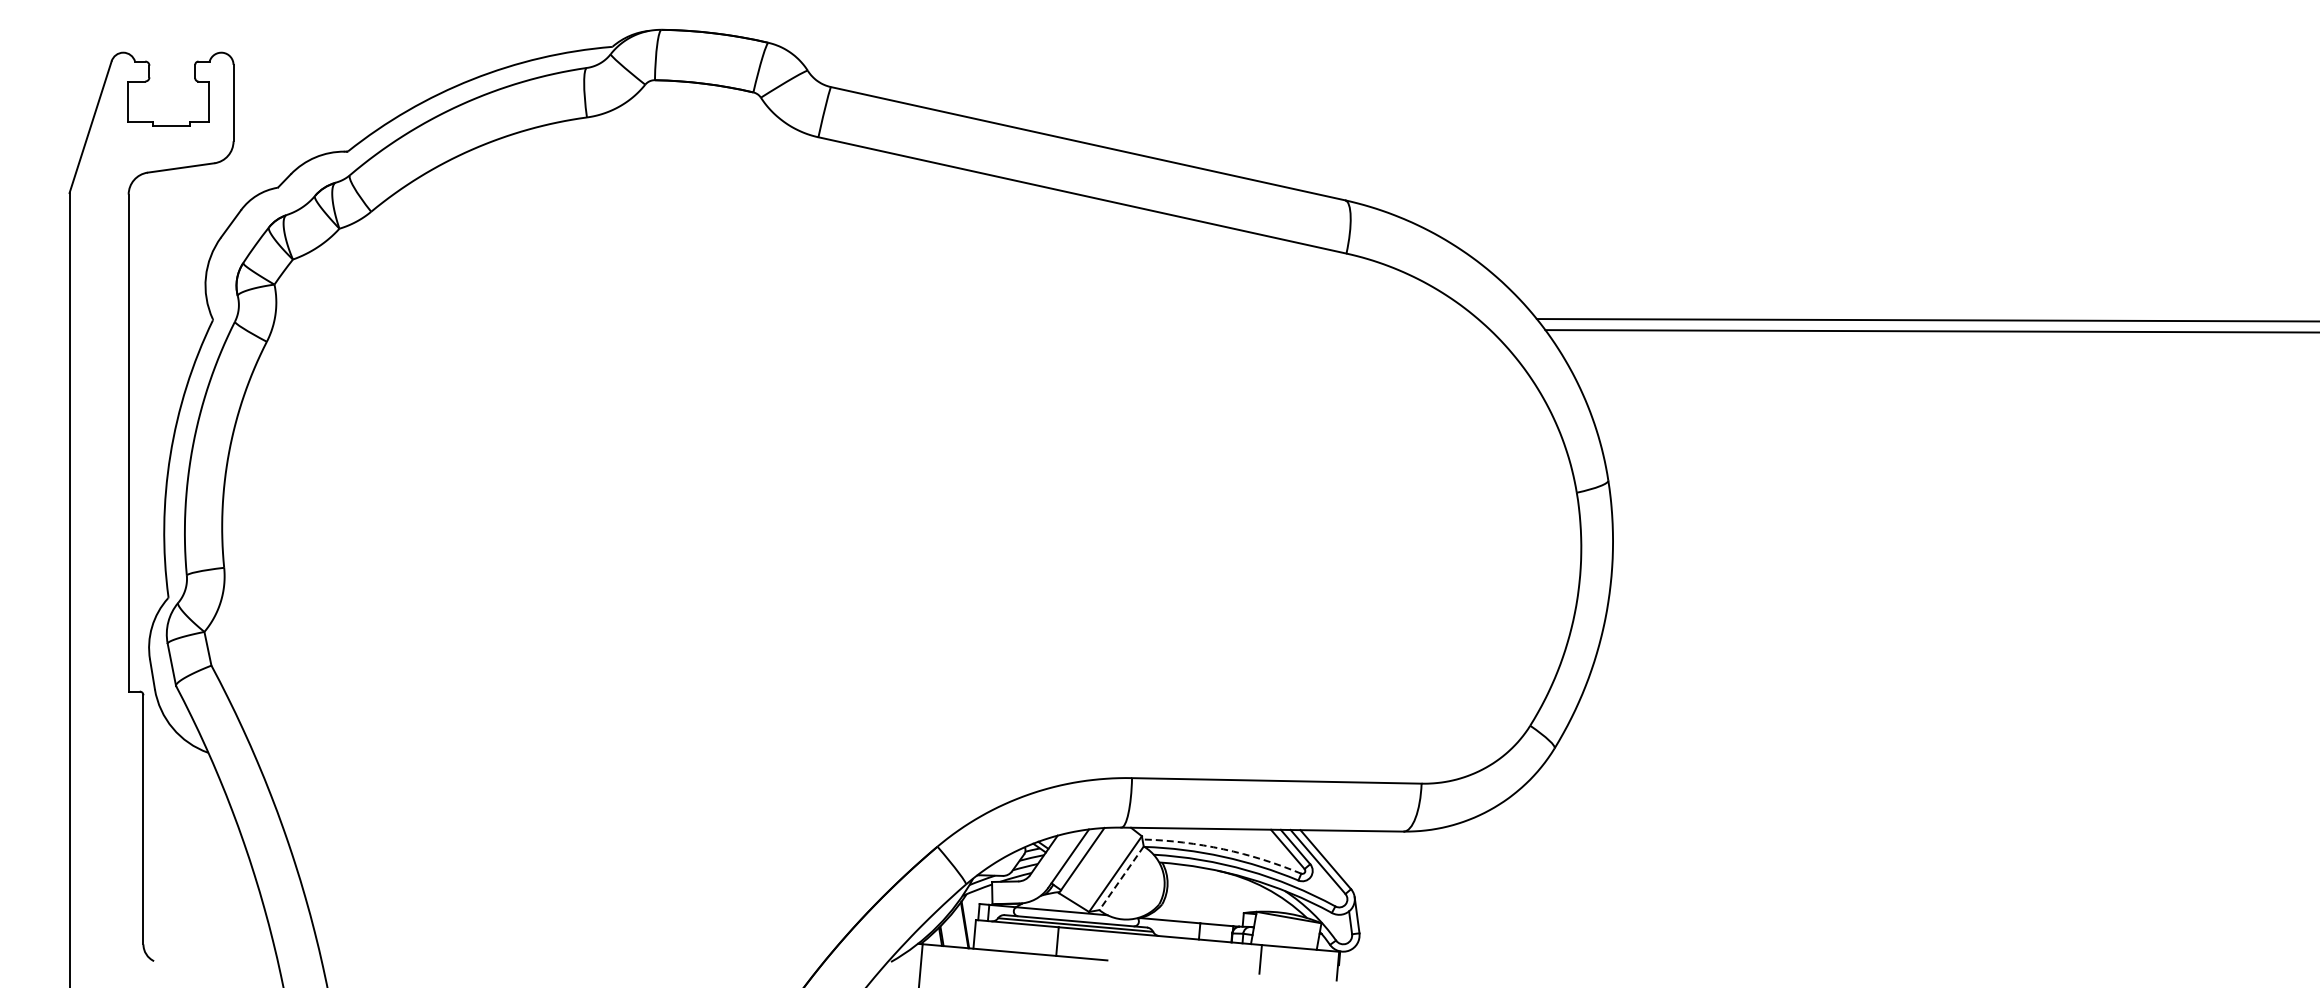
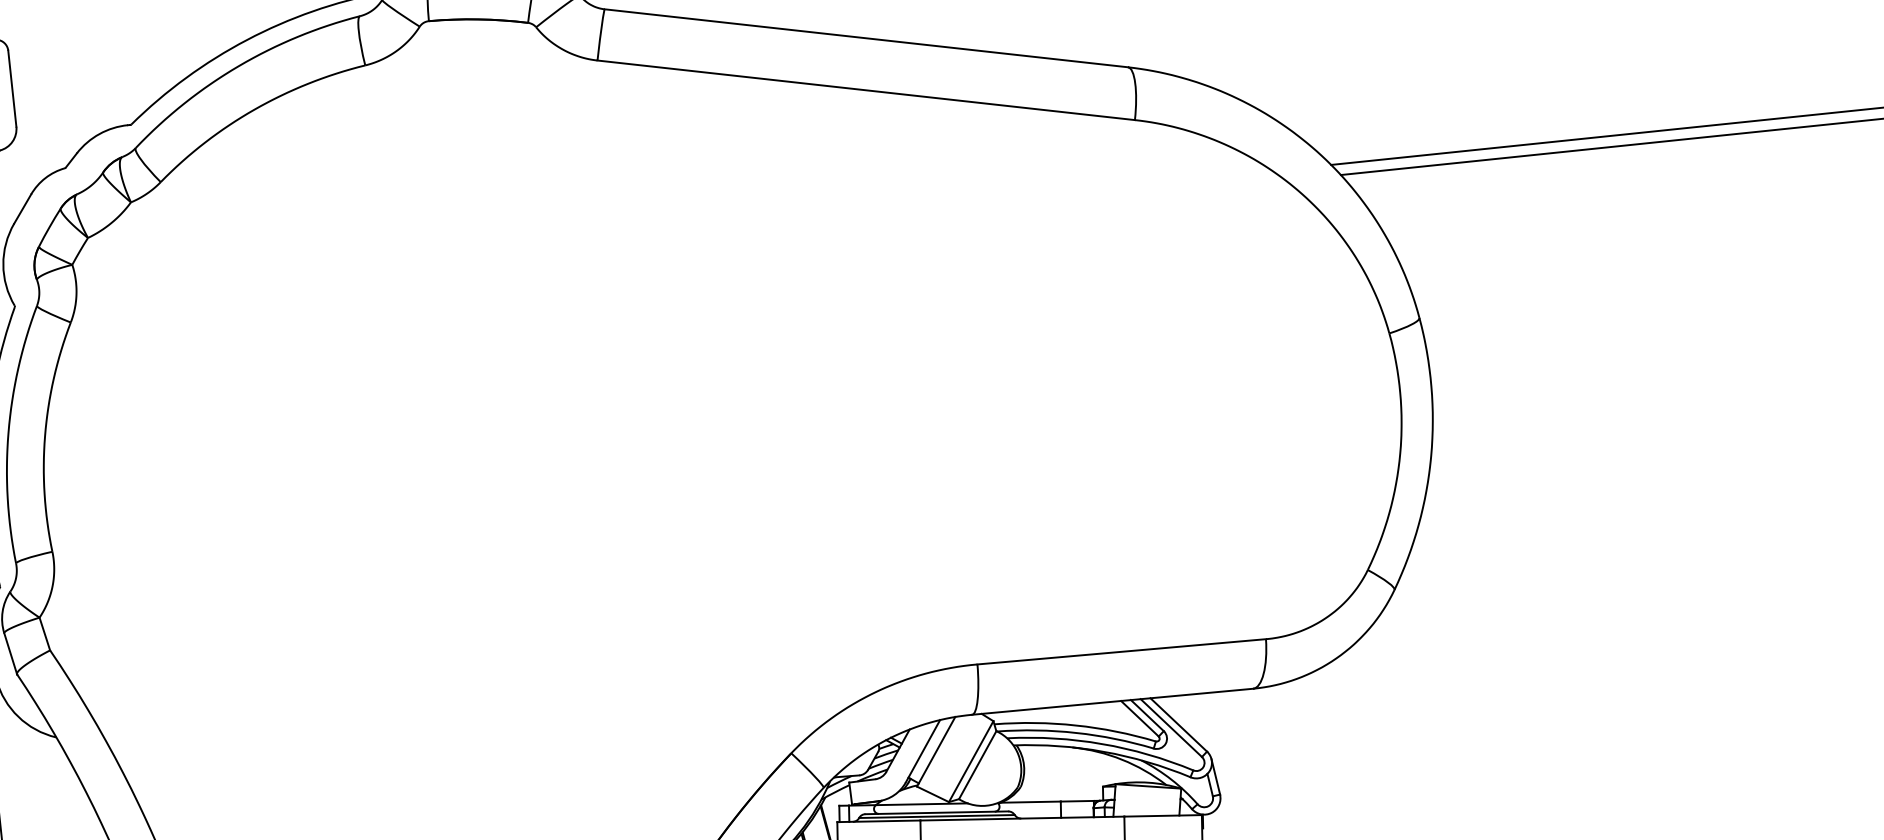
arc: (1223, 849) -> (1075, 725), dashed -> solid
line: (1121, 878) -> (977, 765), dashed -> solid

